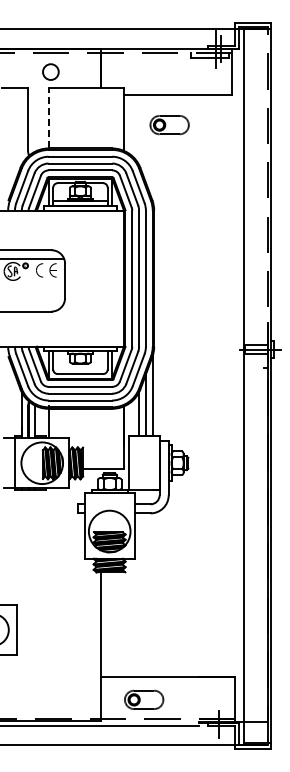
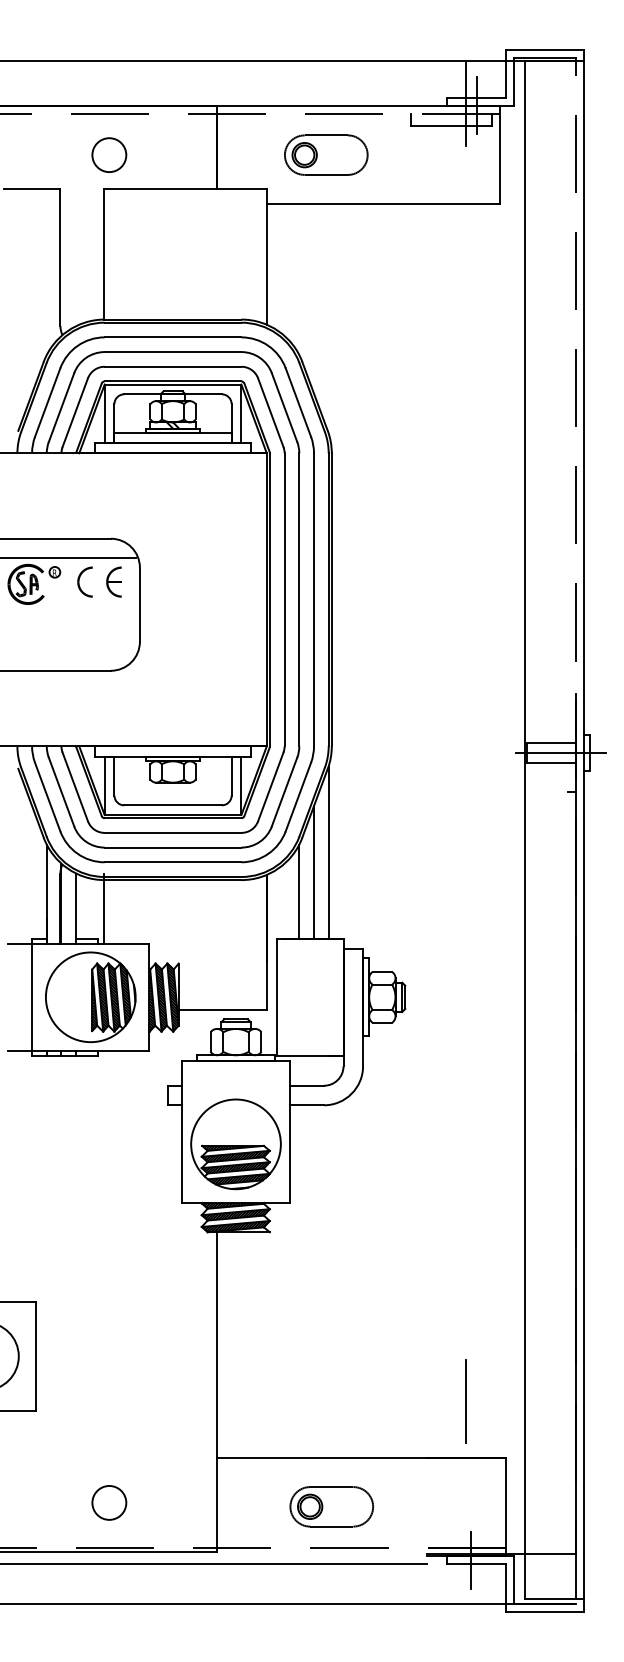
line: (48, 117) -> (104, 252), dashed -> solid
part: (169, 125) -> (325, 156), moved
line: (216, 650) -> (465, 1400), added
circle: (50, 697) -> (108, 1501), added
part: (144, 699) -> (332, 1505), moved

